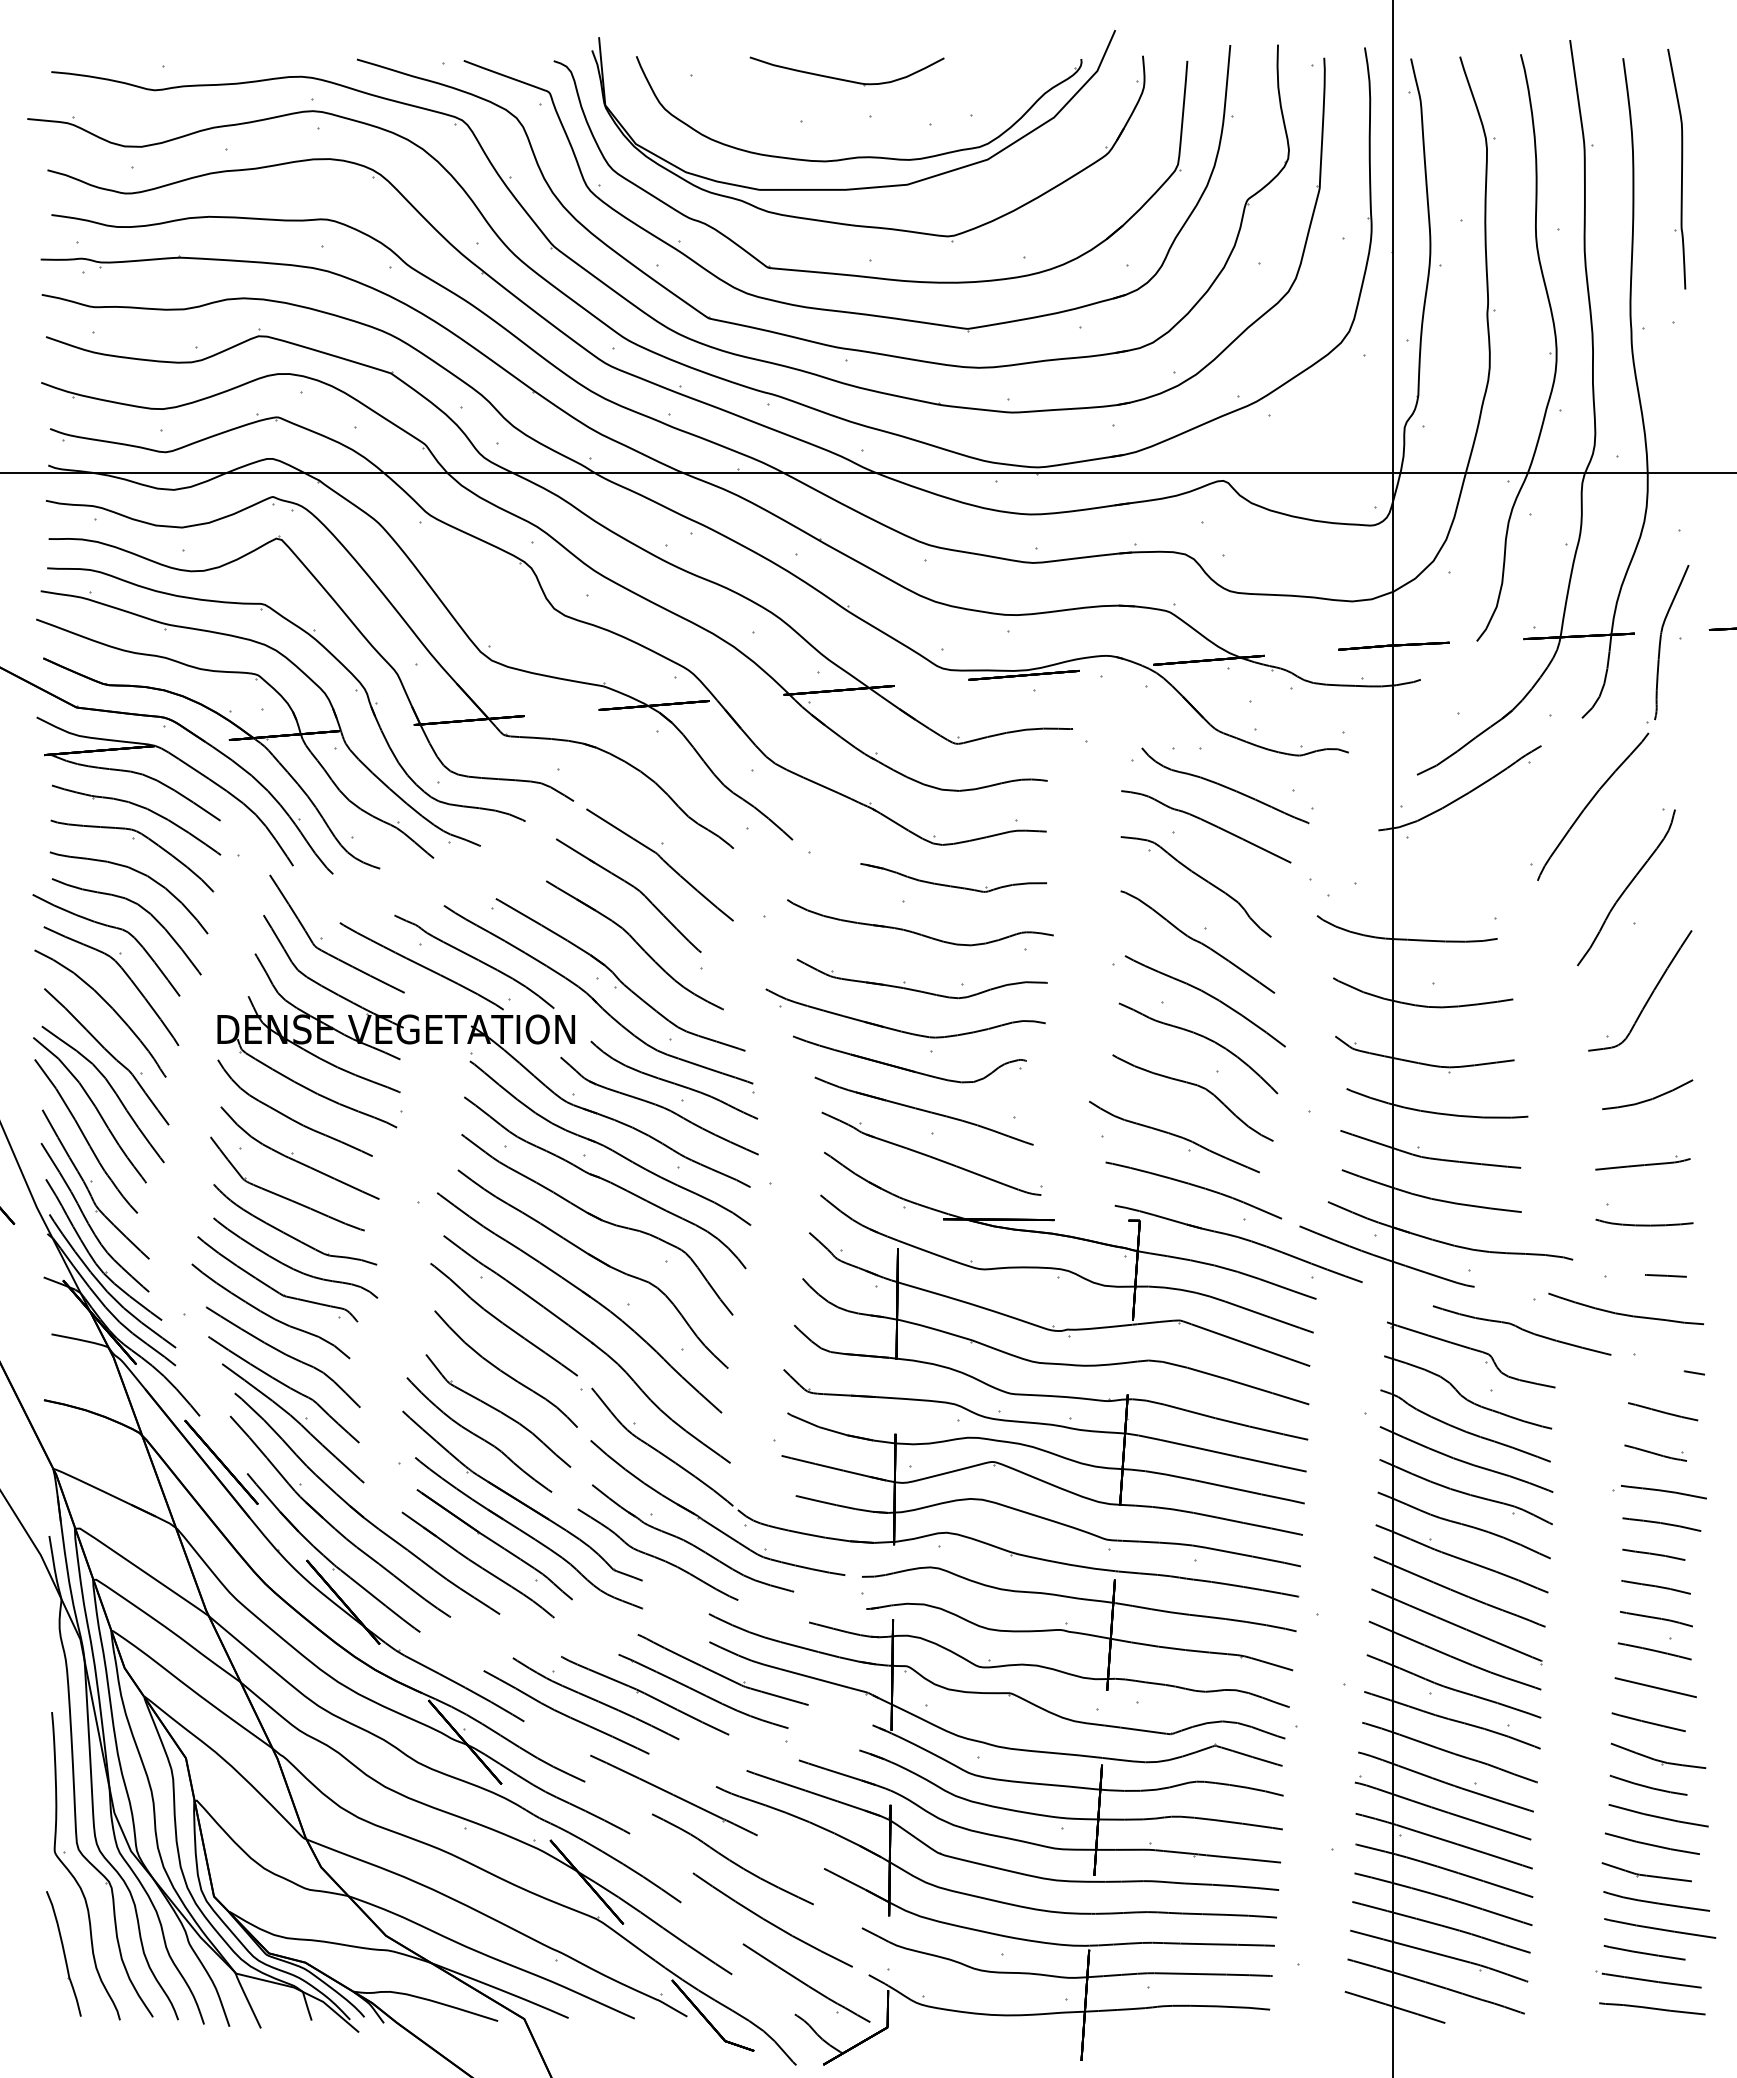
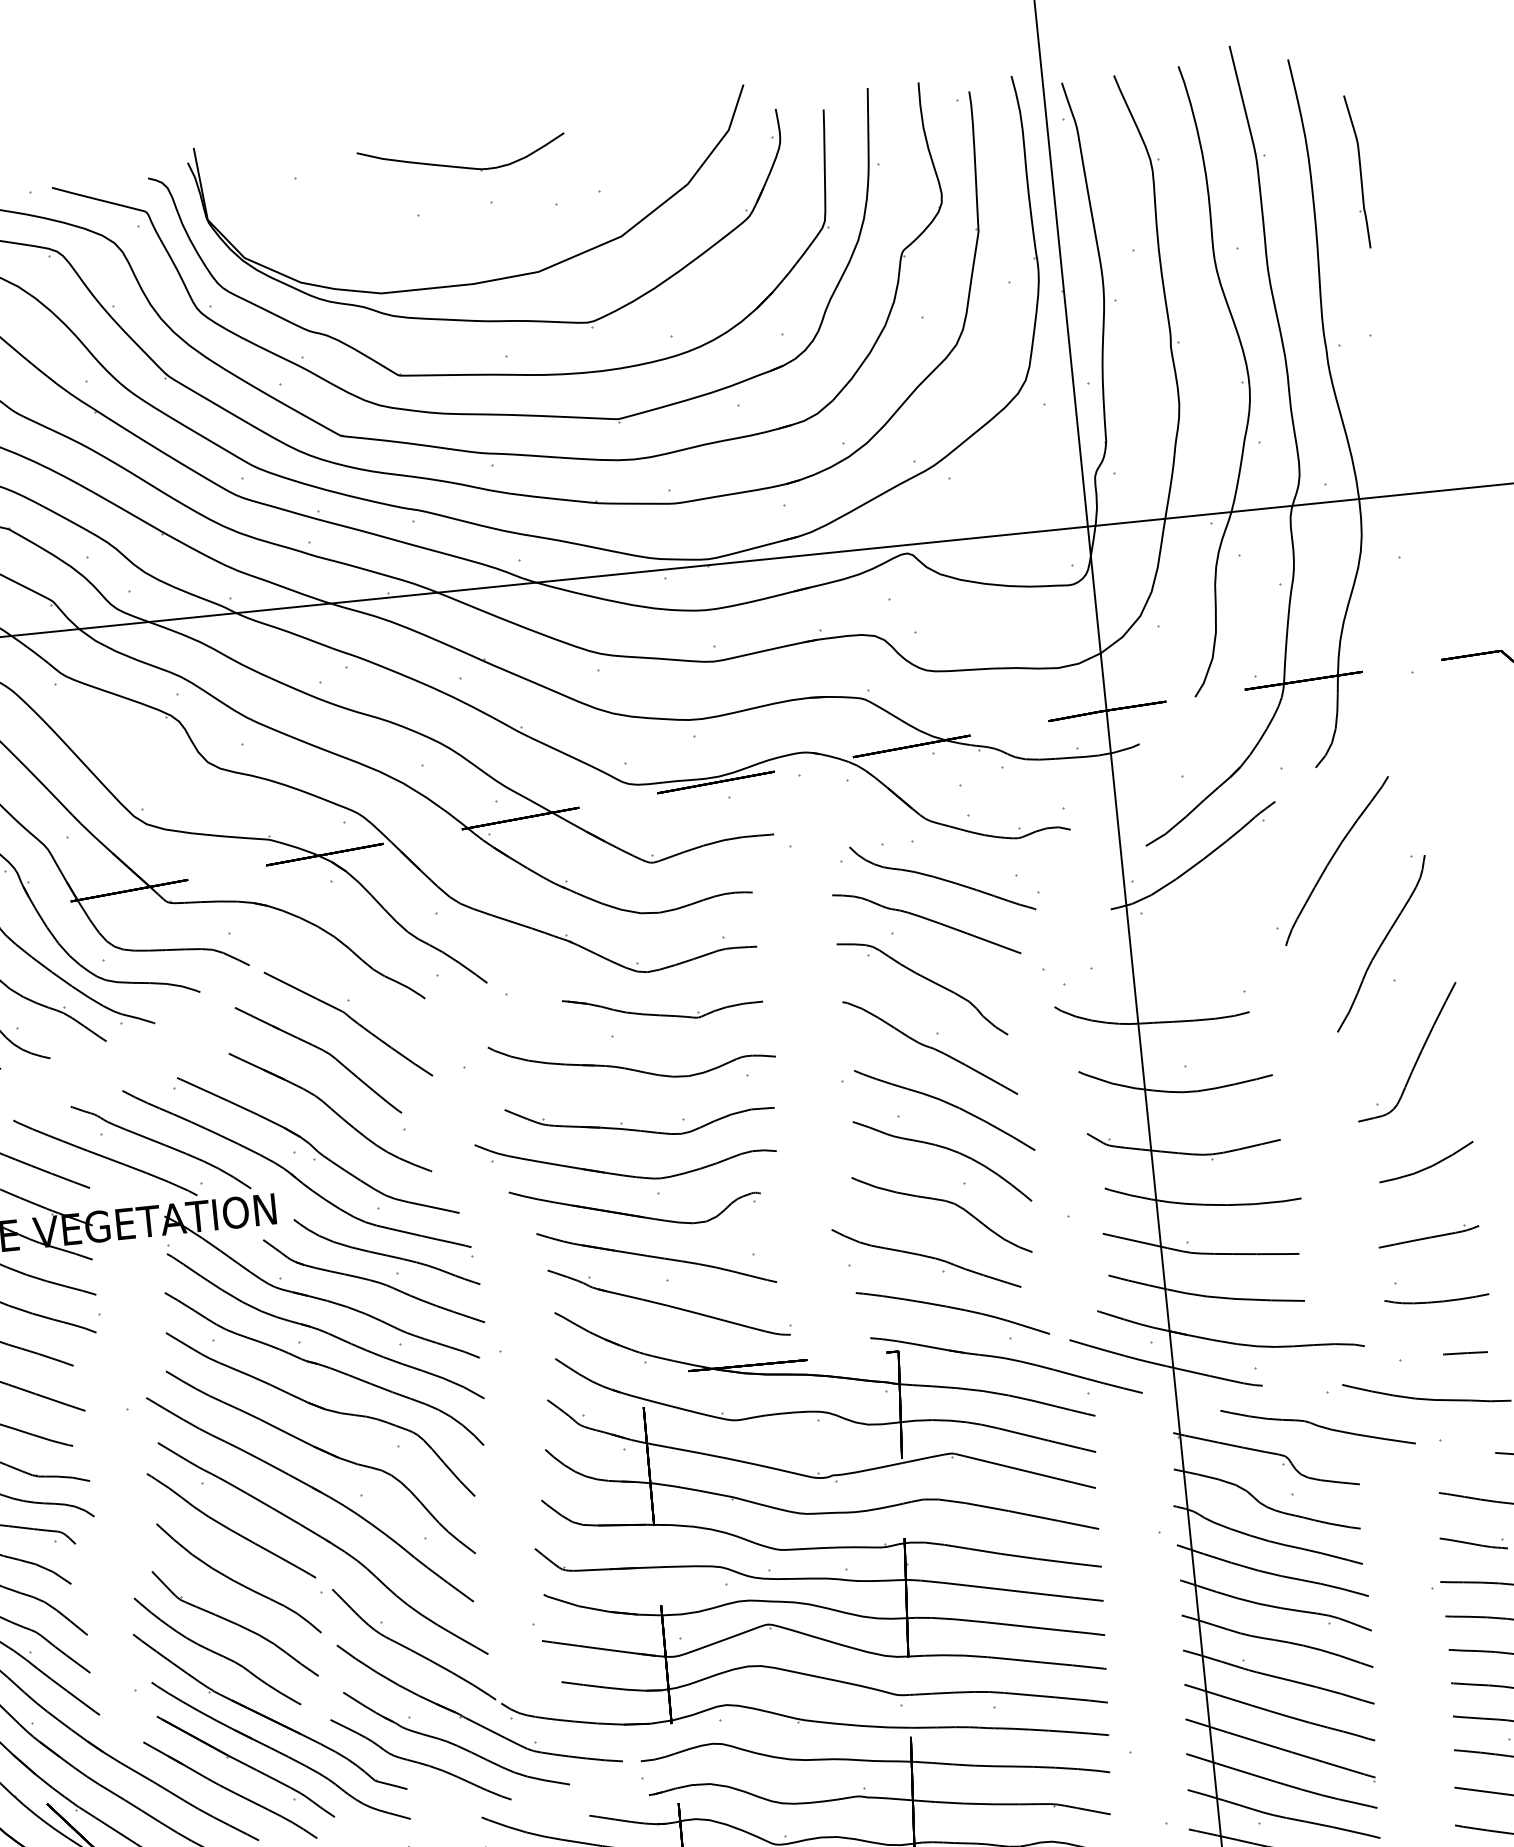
part: (859, 156) -> (484, 247), removed
part: (1676, 168) -> (1356, 171), size x0.6
part: (1661, 641) -> (1392, 677), removed

